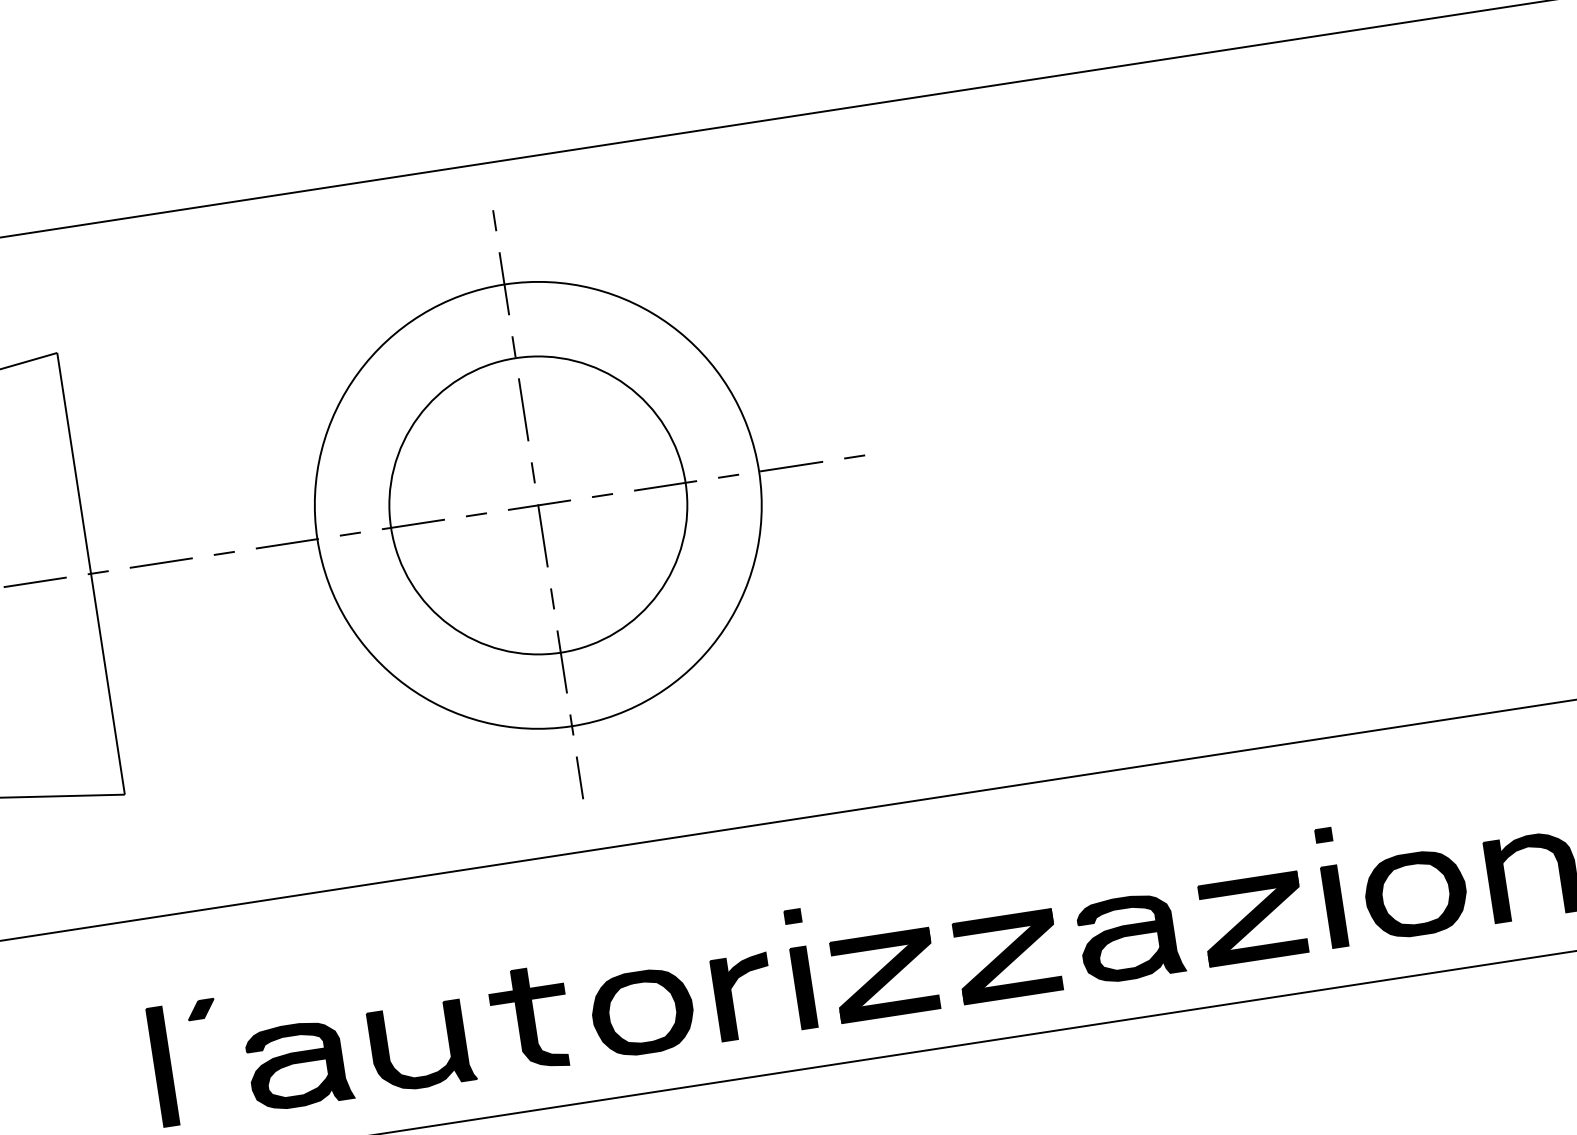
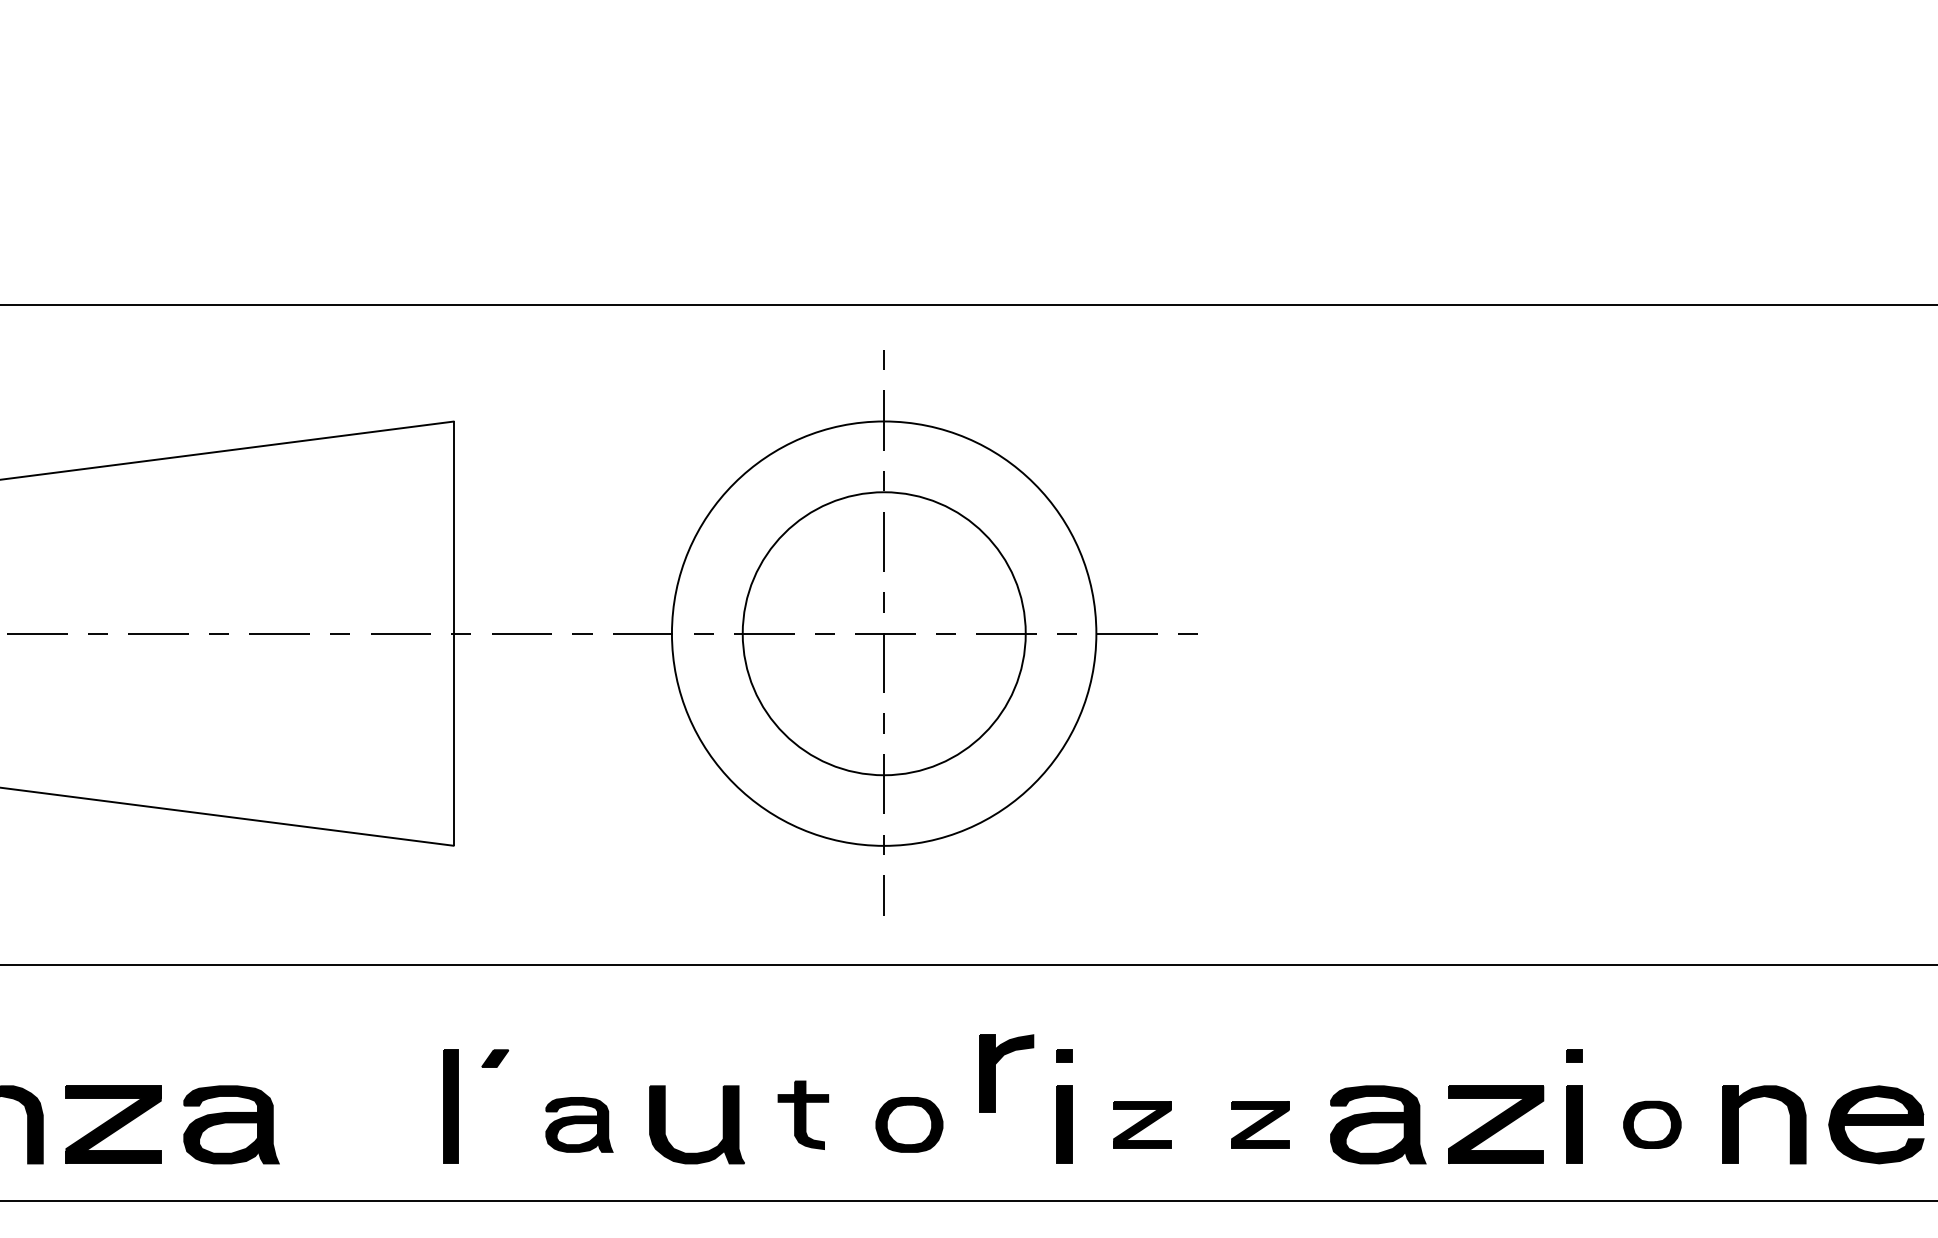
part: (1416, 893) -> (1652, 1124), size x0.6
part: (1008, 956) -> (1260, 1124), size x0.6
part: (885, 975) -> (1142, 1124), size x0.6
part: (732, 998) -> (995, 1073), moved
part: (642, 1012) -> (909, 1124), size x0.7
part: (531, 1019) -> (803, 1115), size x0.7
part: (299, 1064) -> (579, 1124), size x0.7

